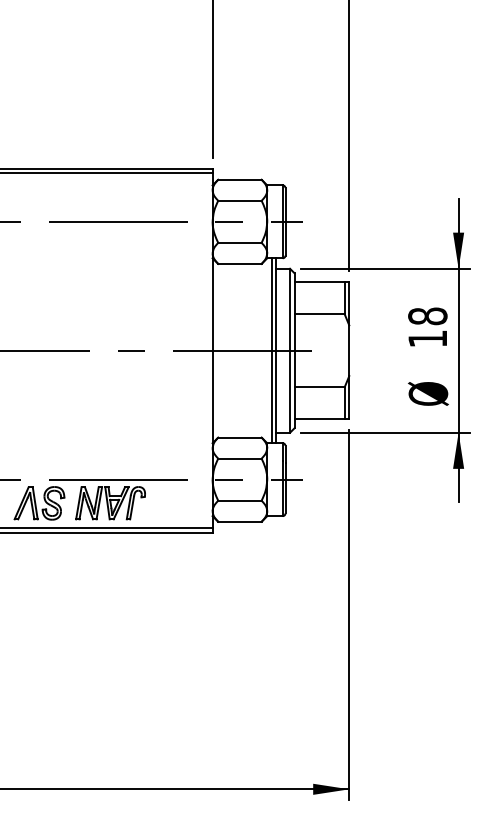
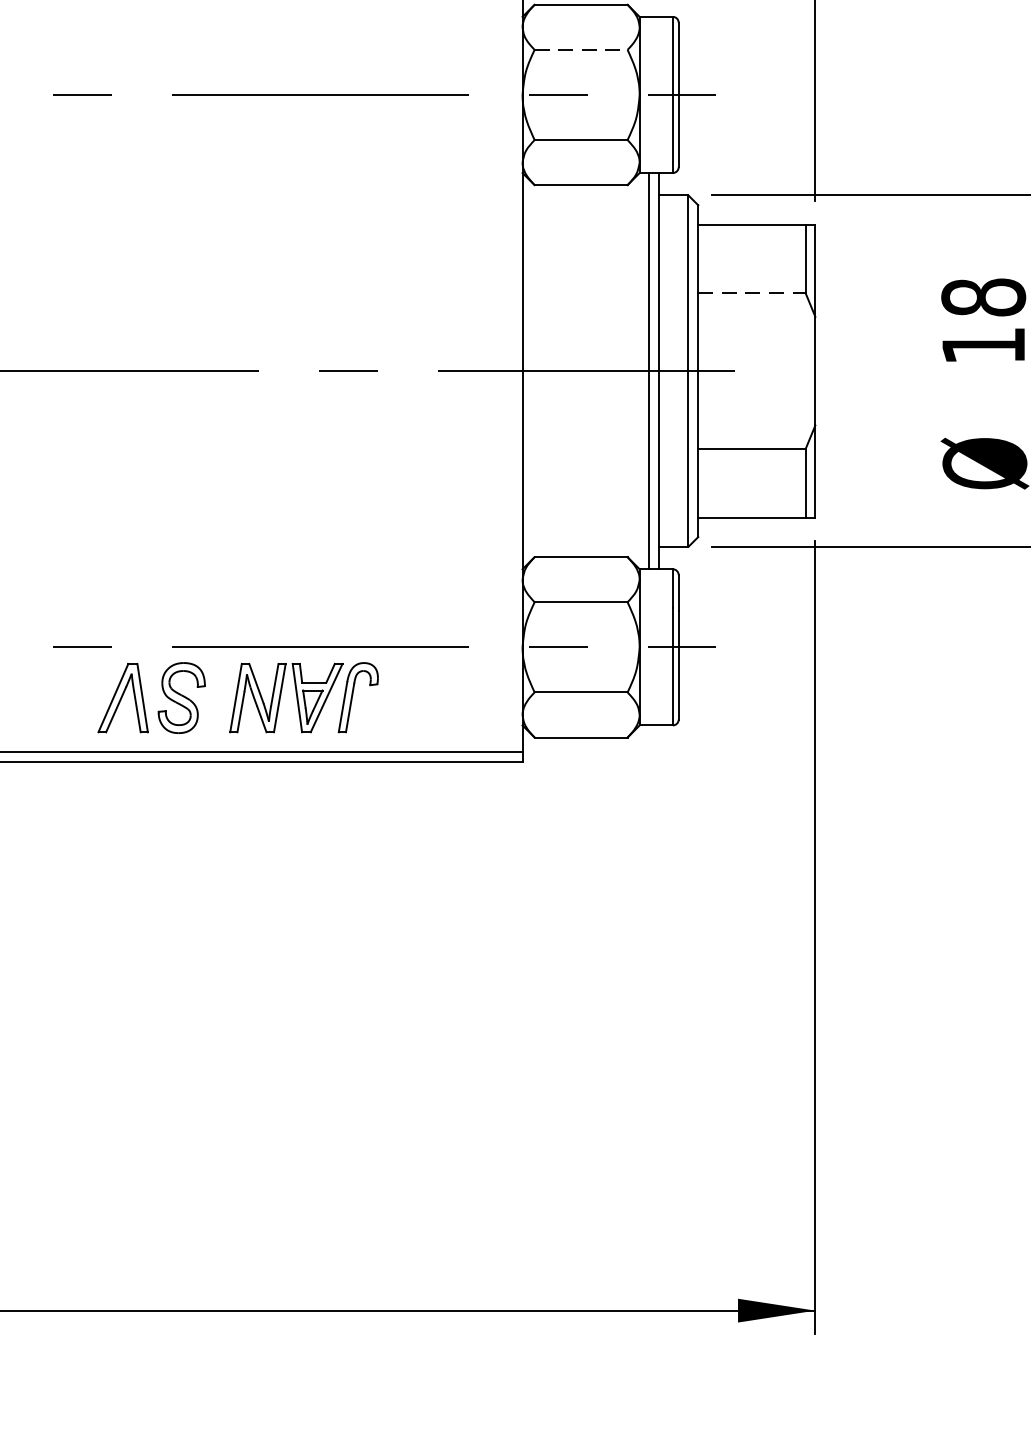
line: (239, 200) -> (580, 49), solid -> dashed
line: (320, 314) -> (753, 293), solid -> dashed

